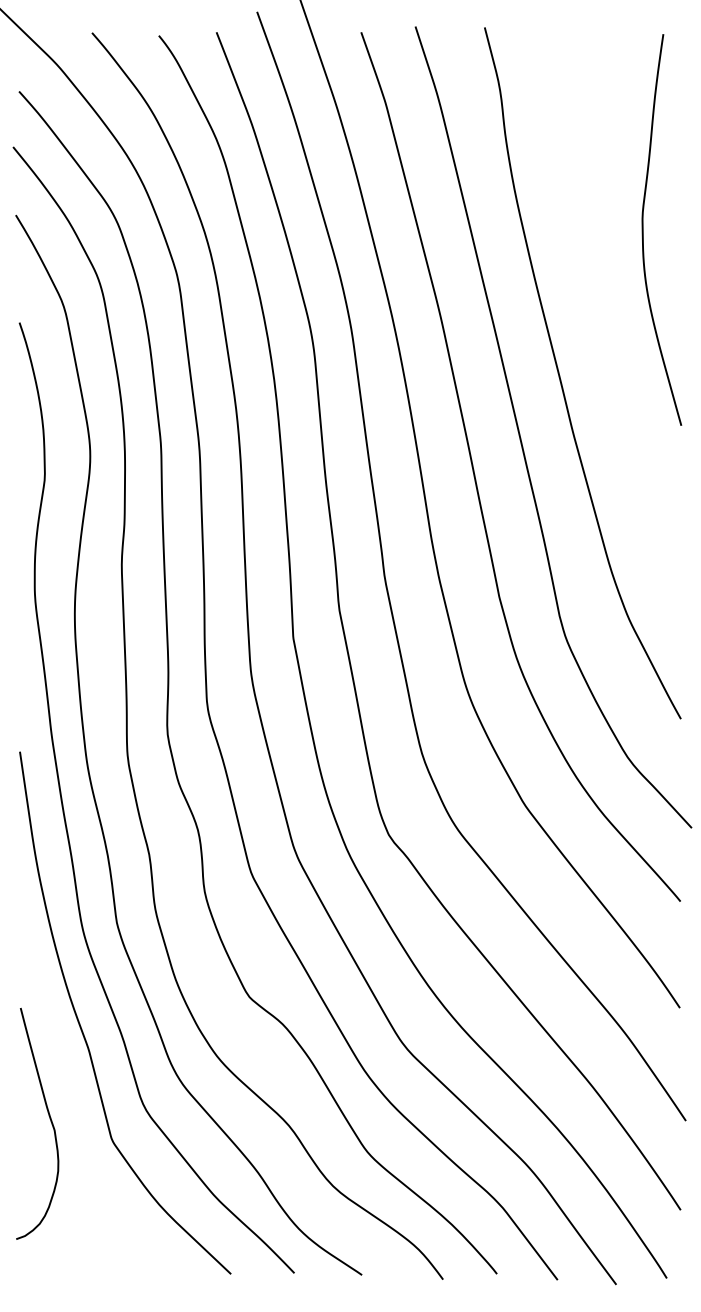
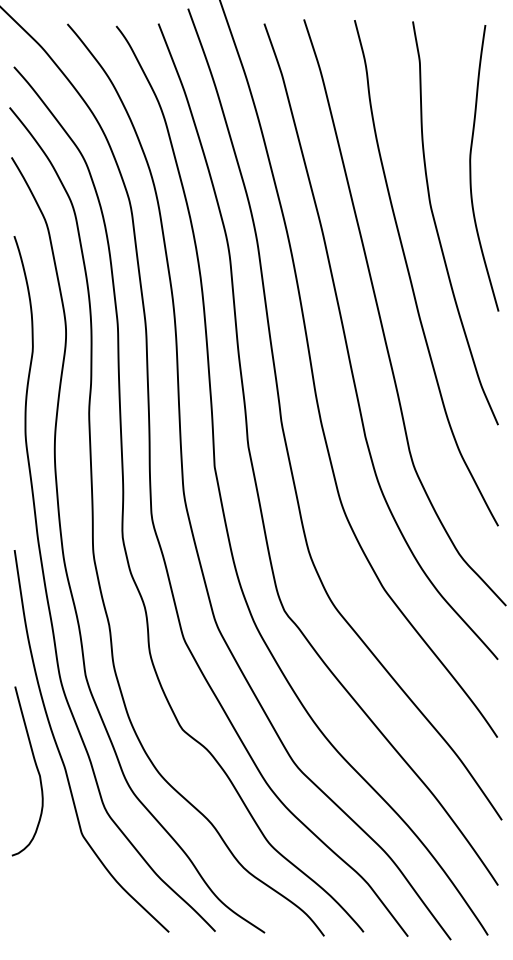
curve: (597, 310) -> (437, 227), added
curve: (49, 1121) -> (36, 769), moved

